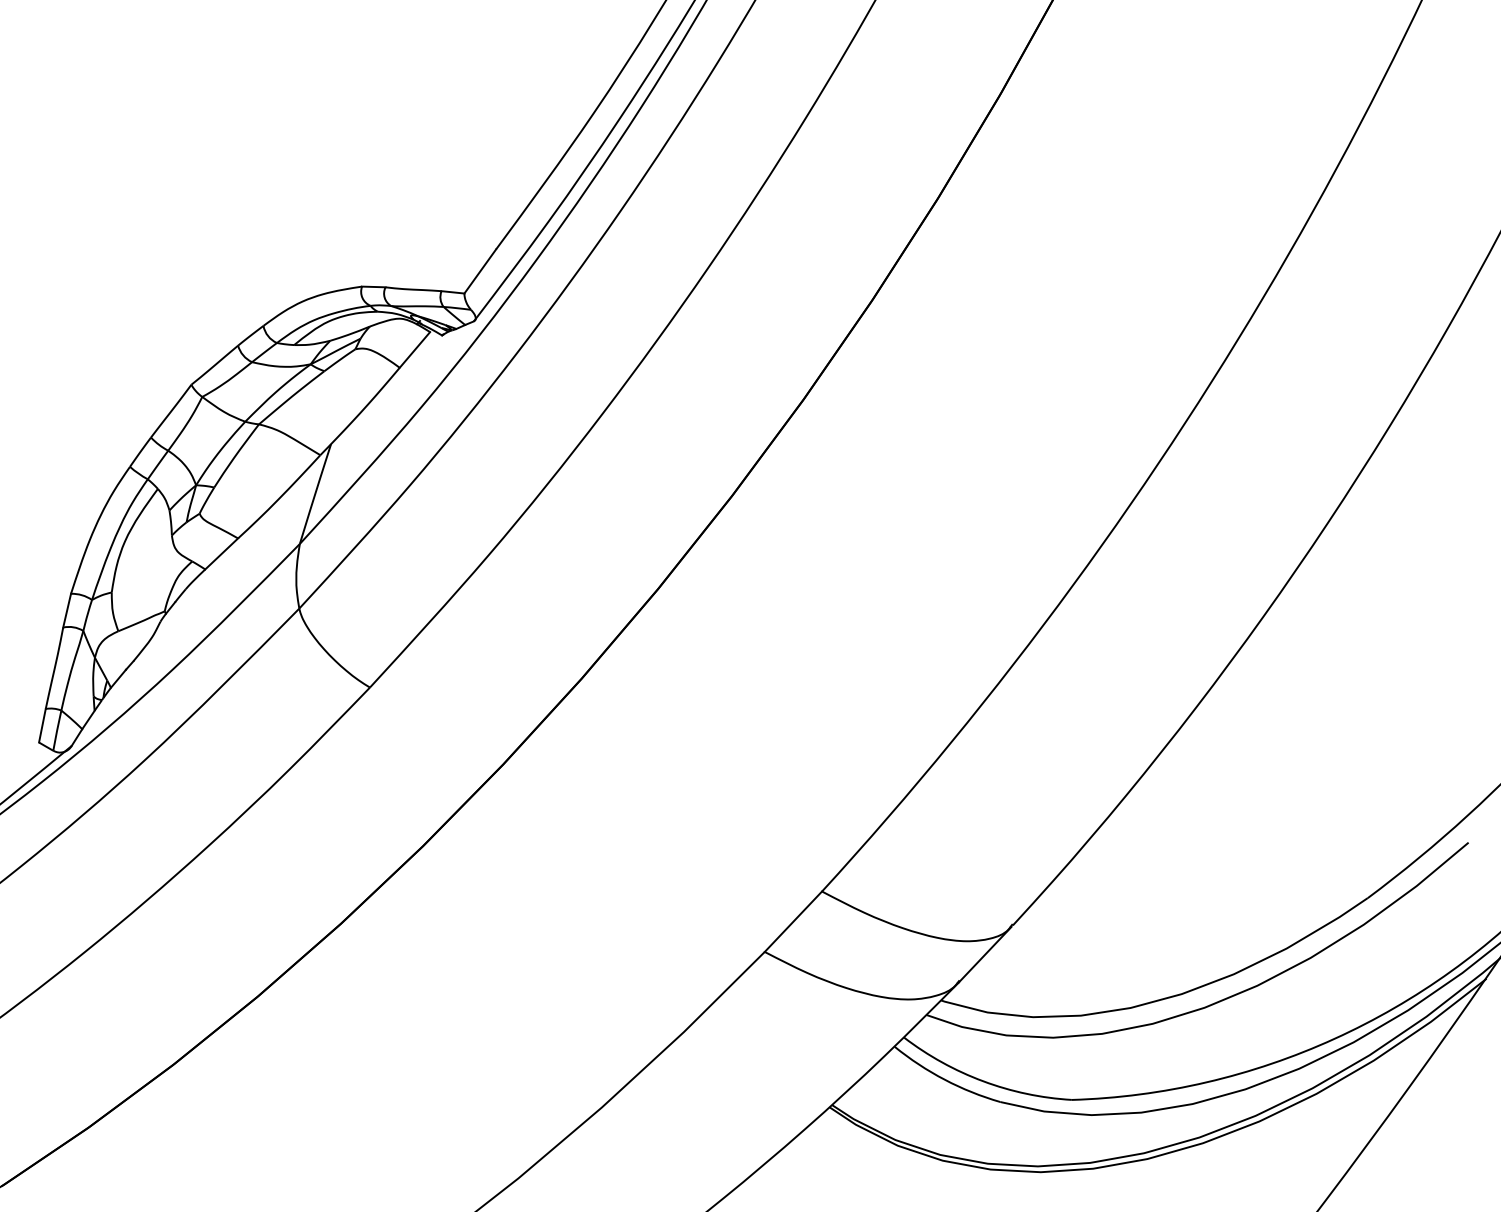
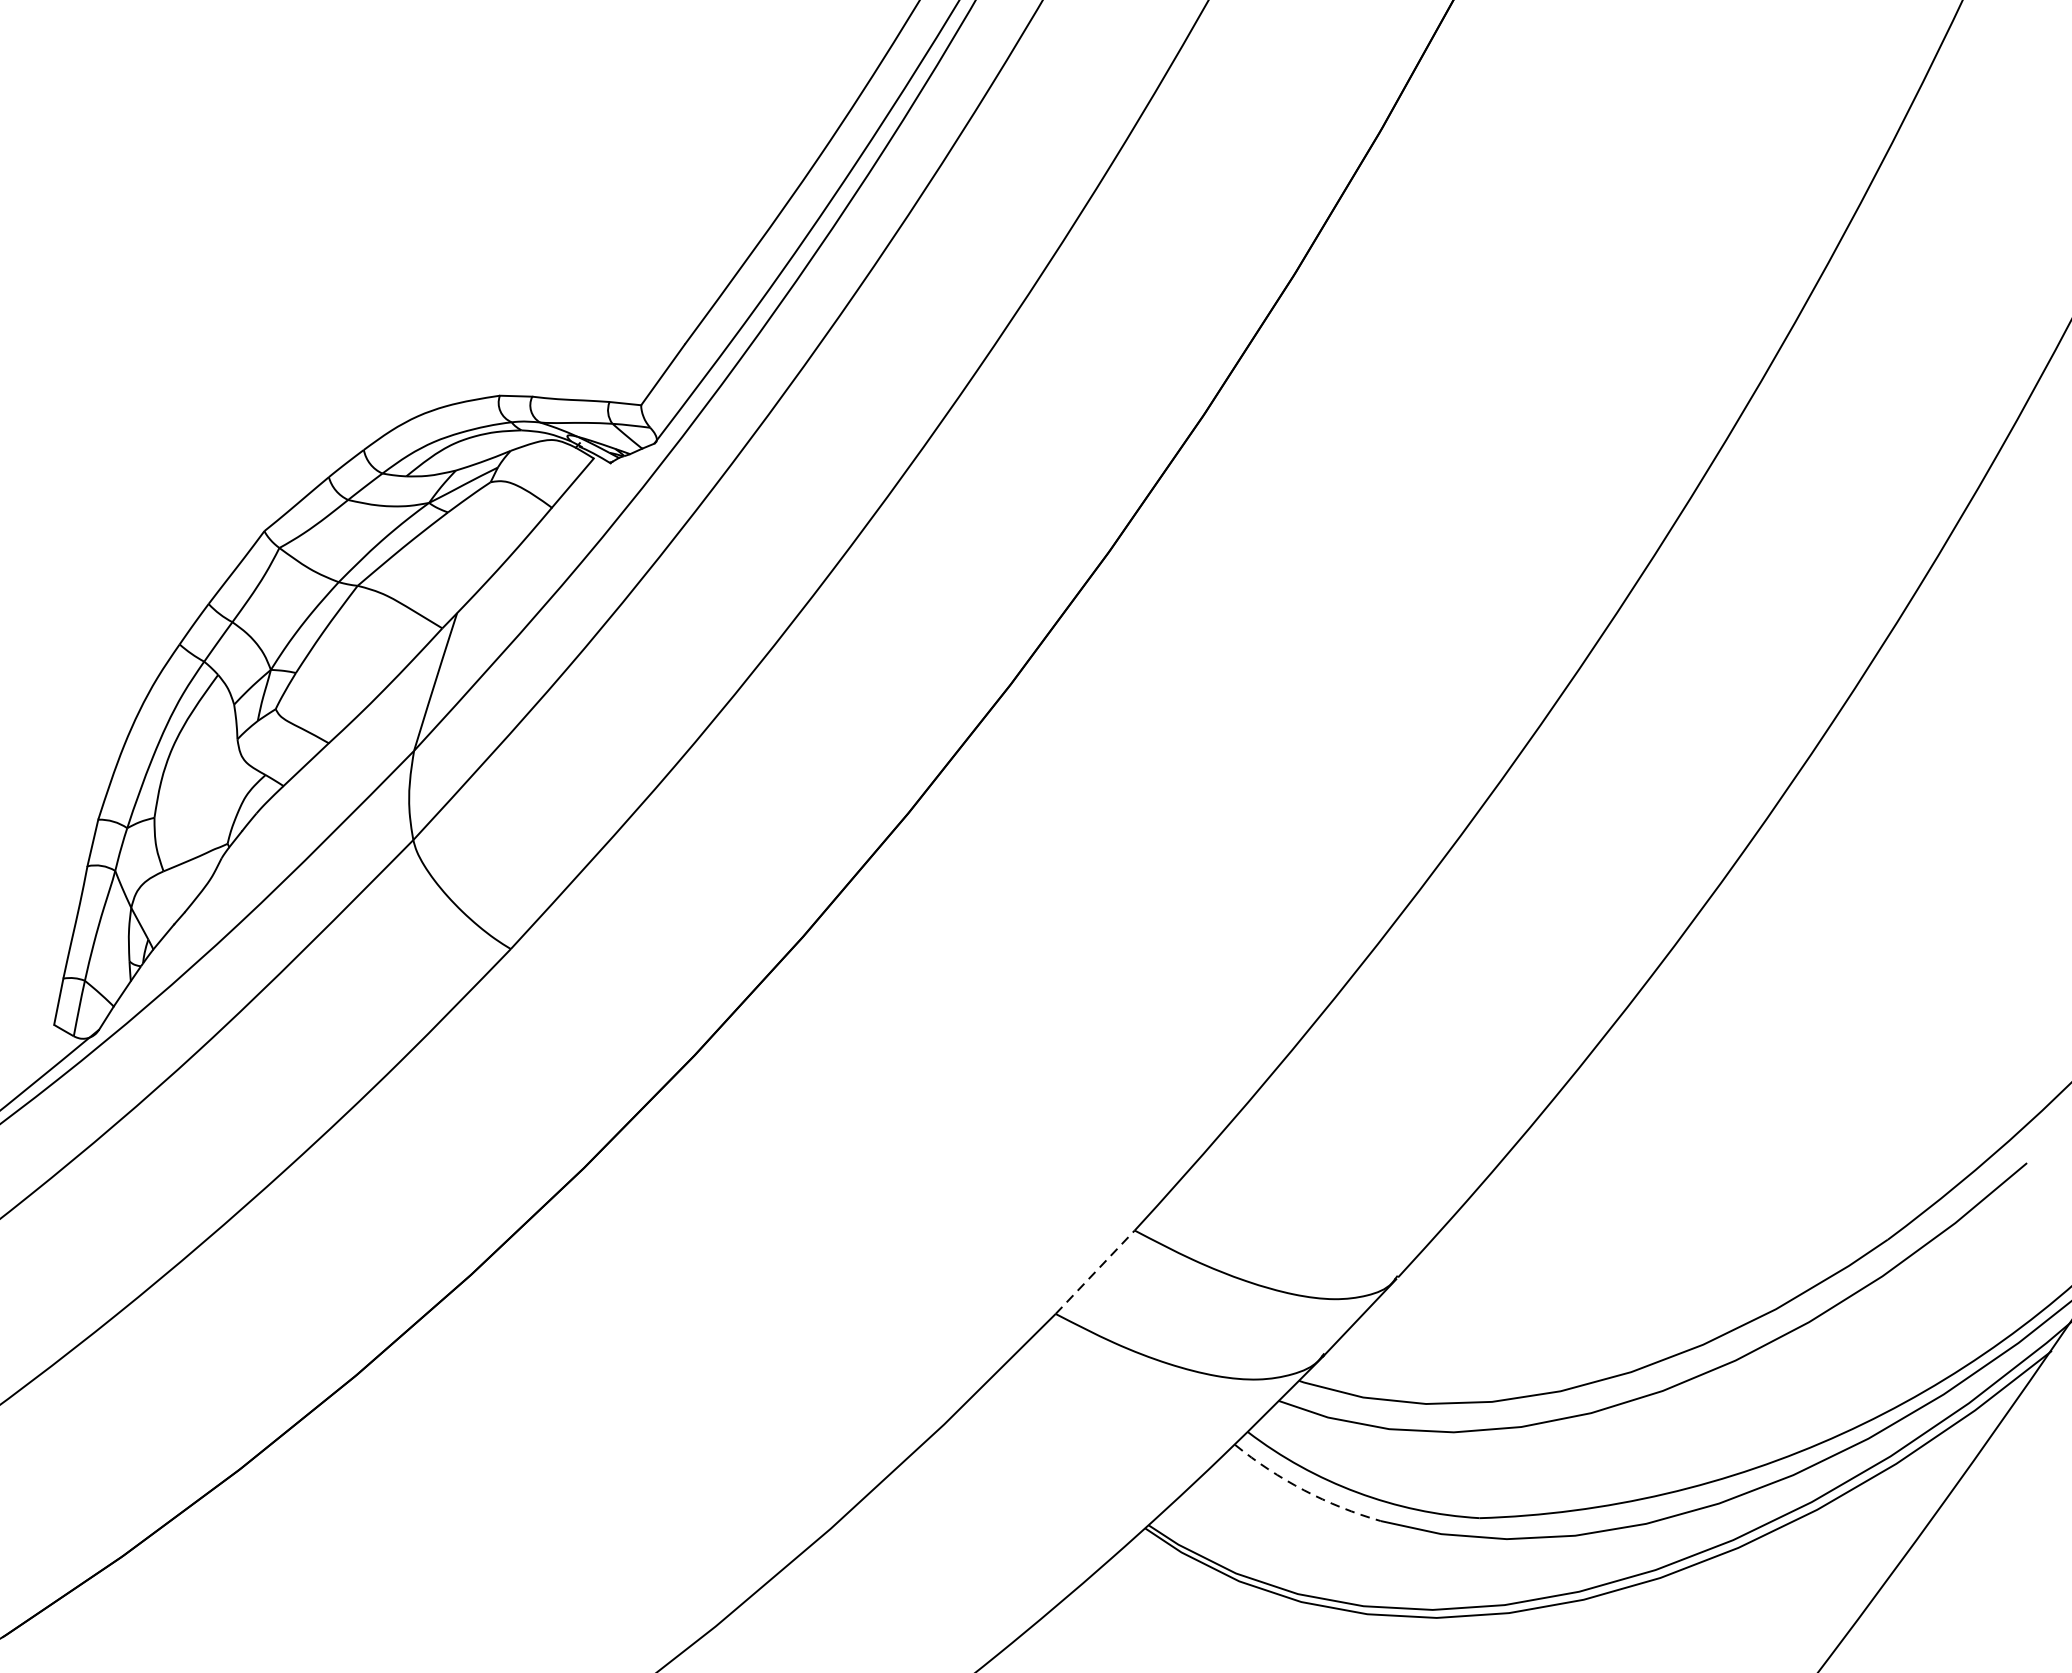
line: (793, 921) -> (1095, 1271), solid -> dashed
arc: (944, 1079) -> (1303, 1489), solid -> dashed

